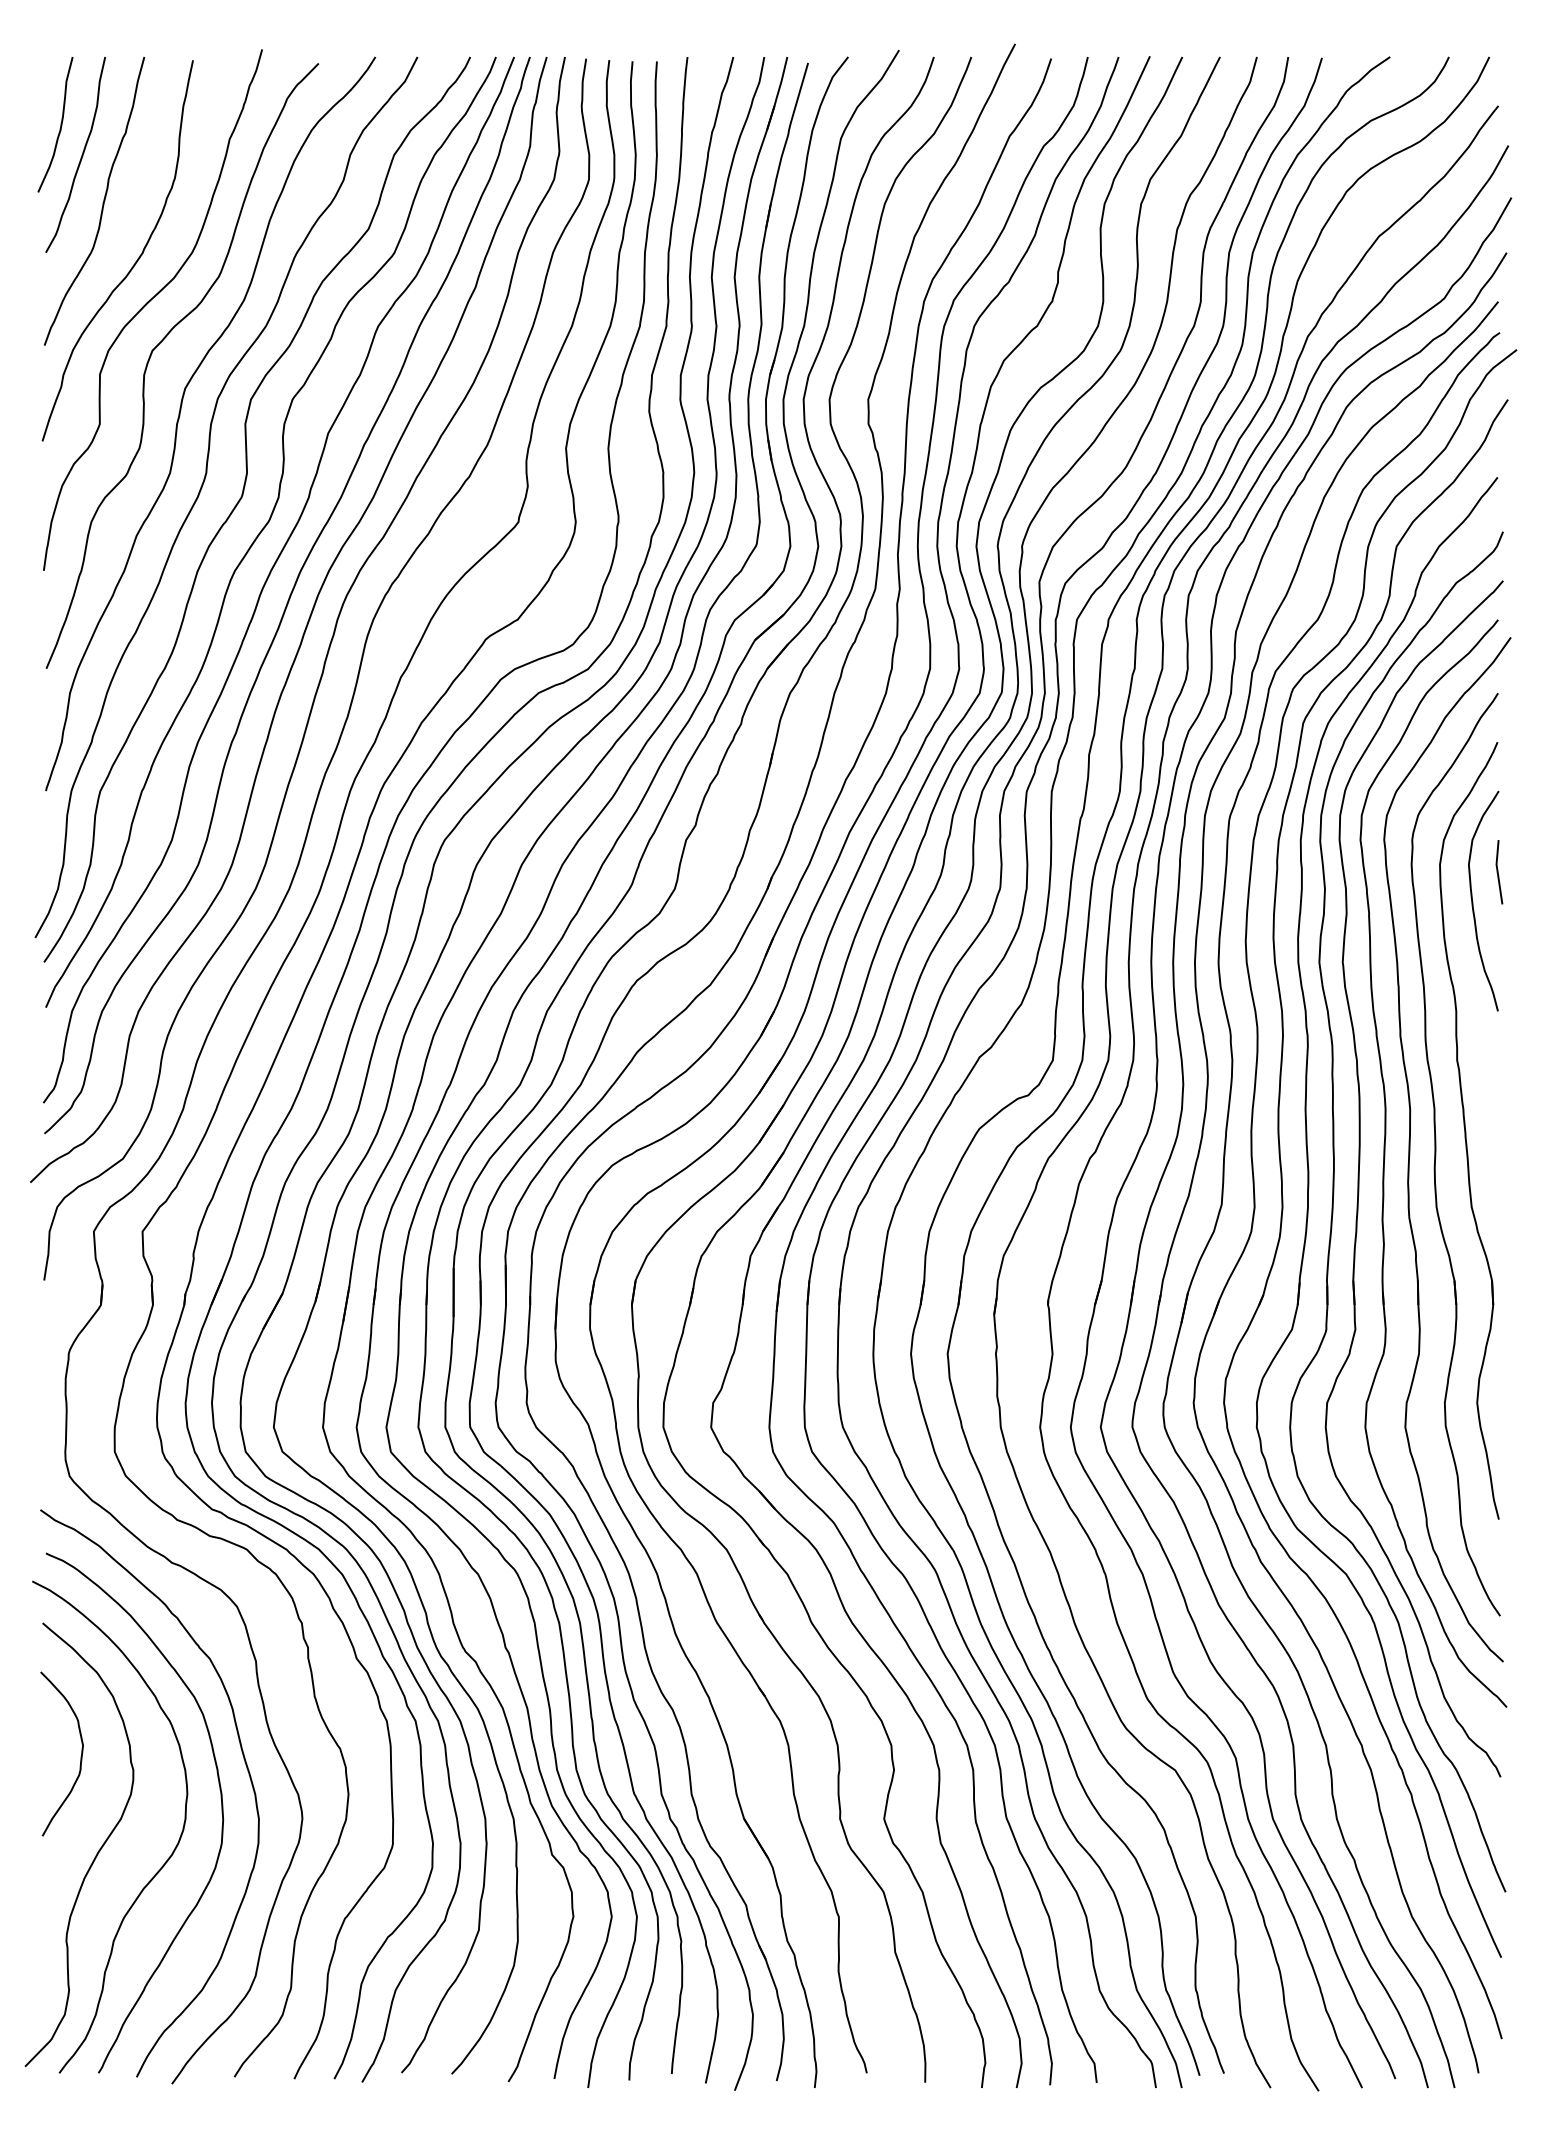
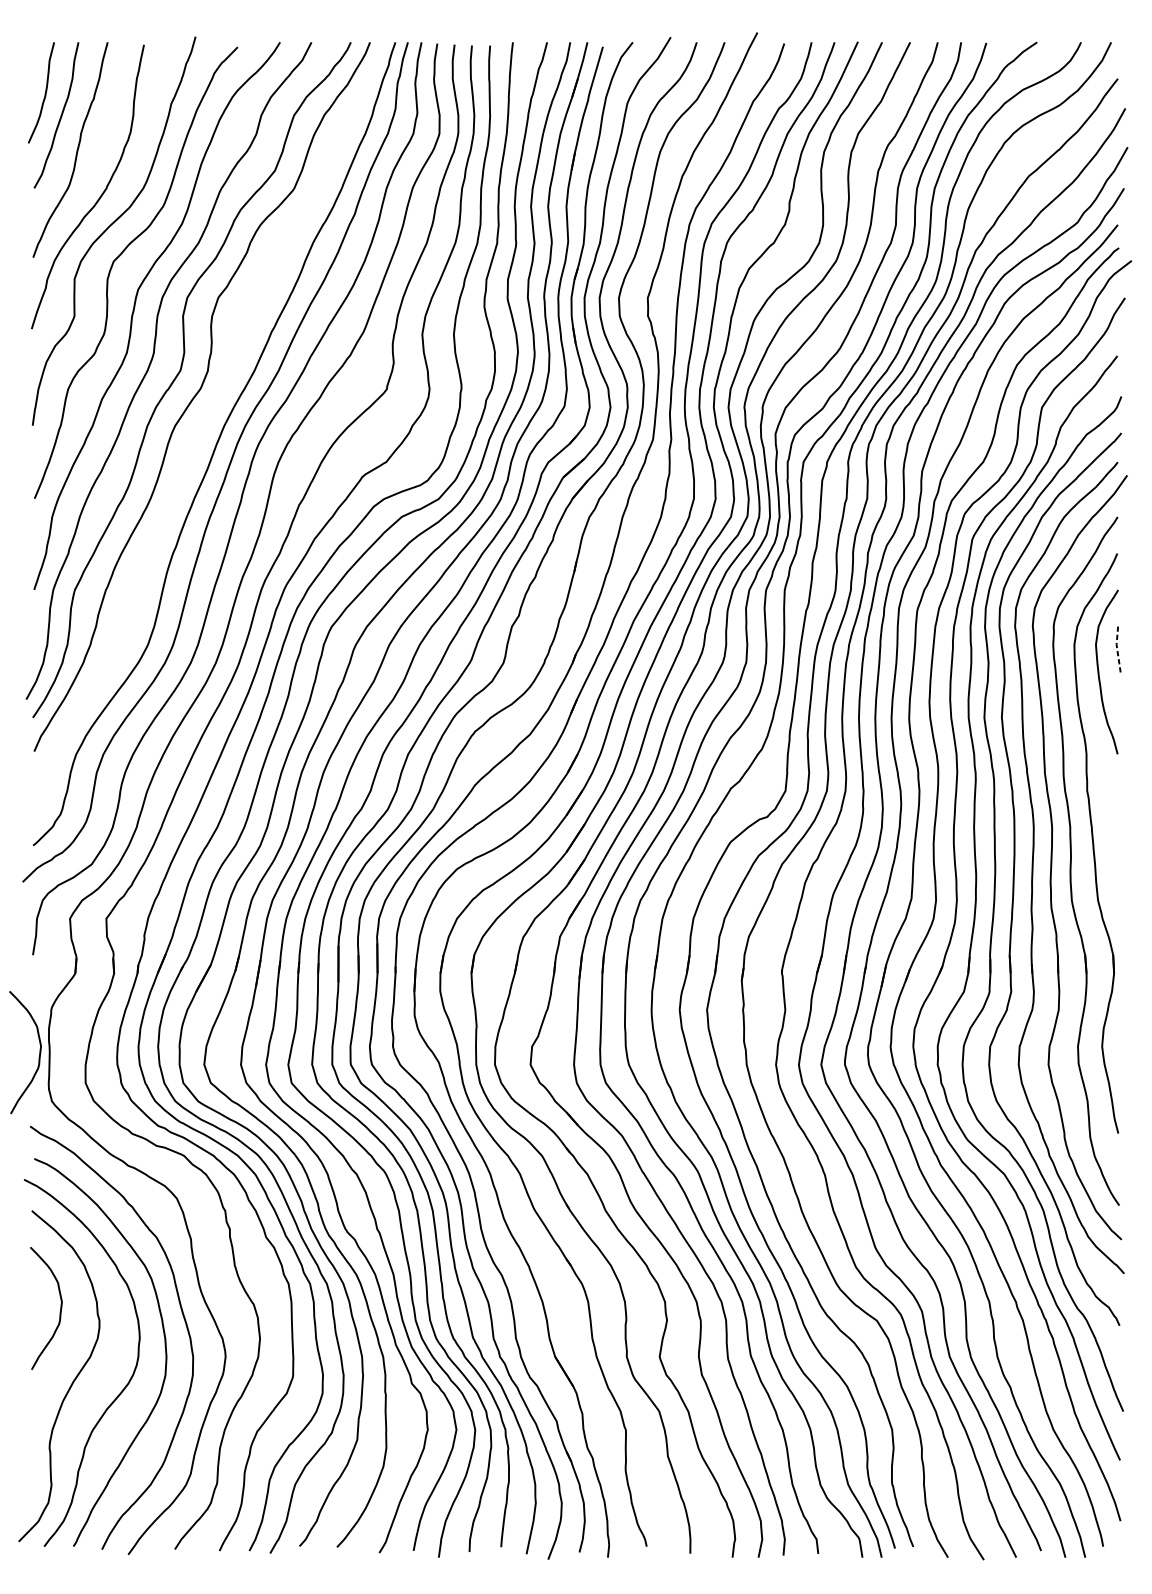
curve: (270, 574) -> (201, 428), removed
line: (1497, 872) -> (1117, 650), solid -> dashed
curve: (52, 1413) -> (39, 1054), added

